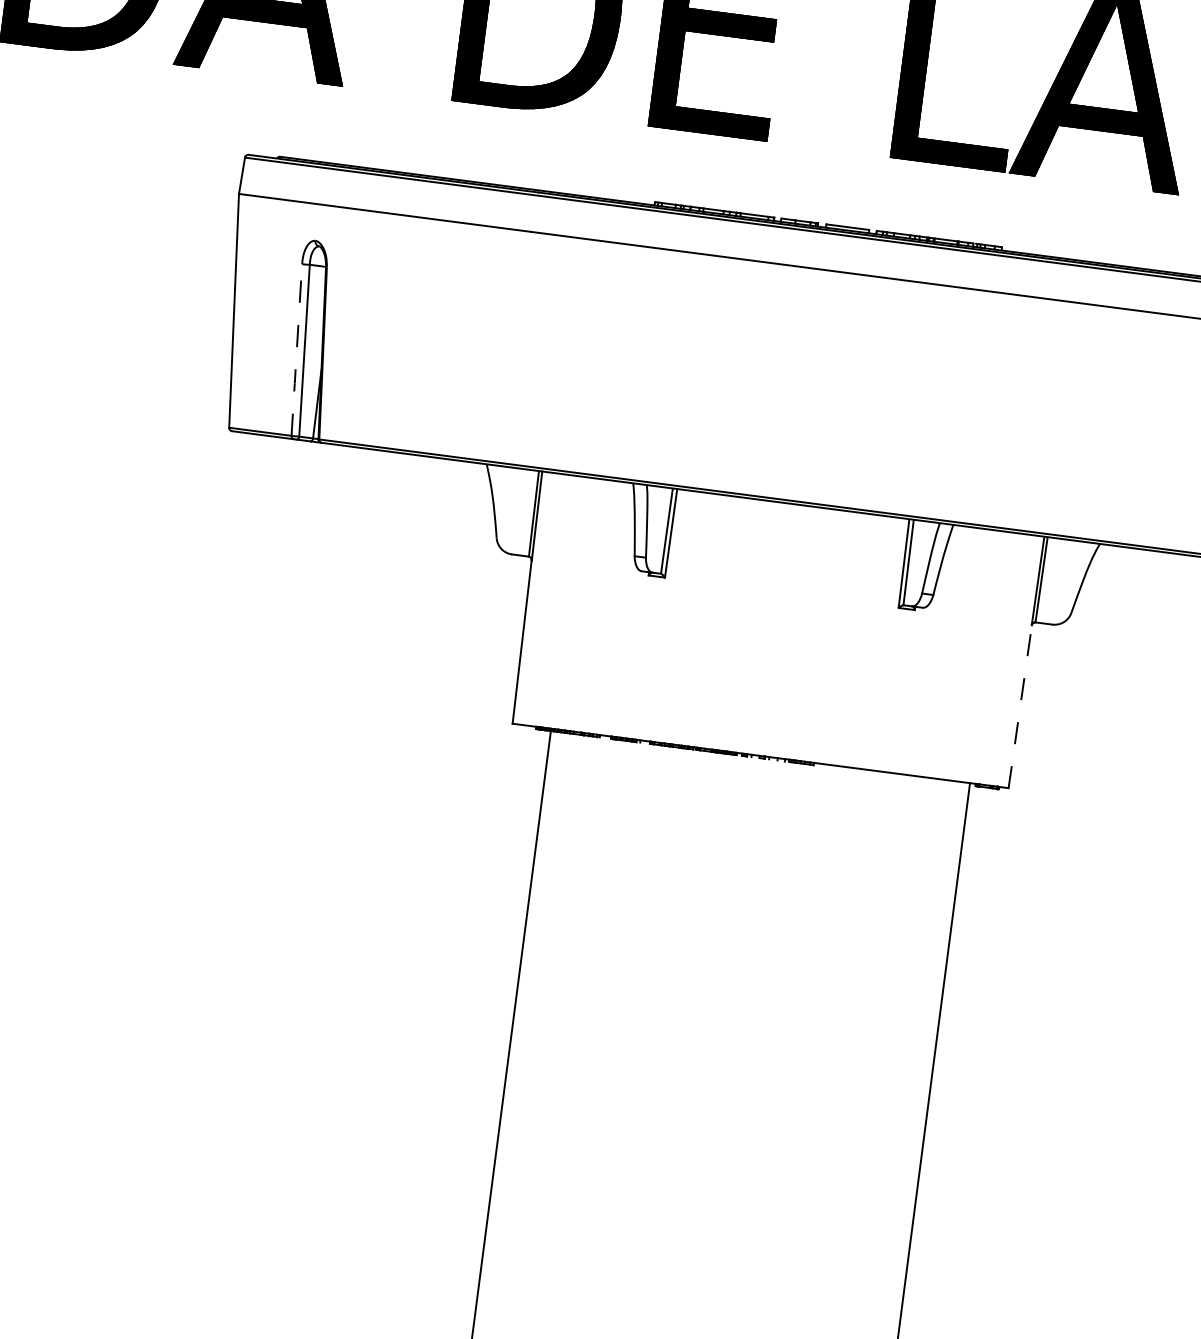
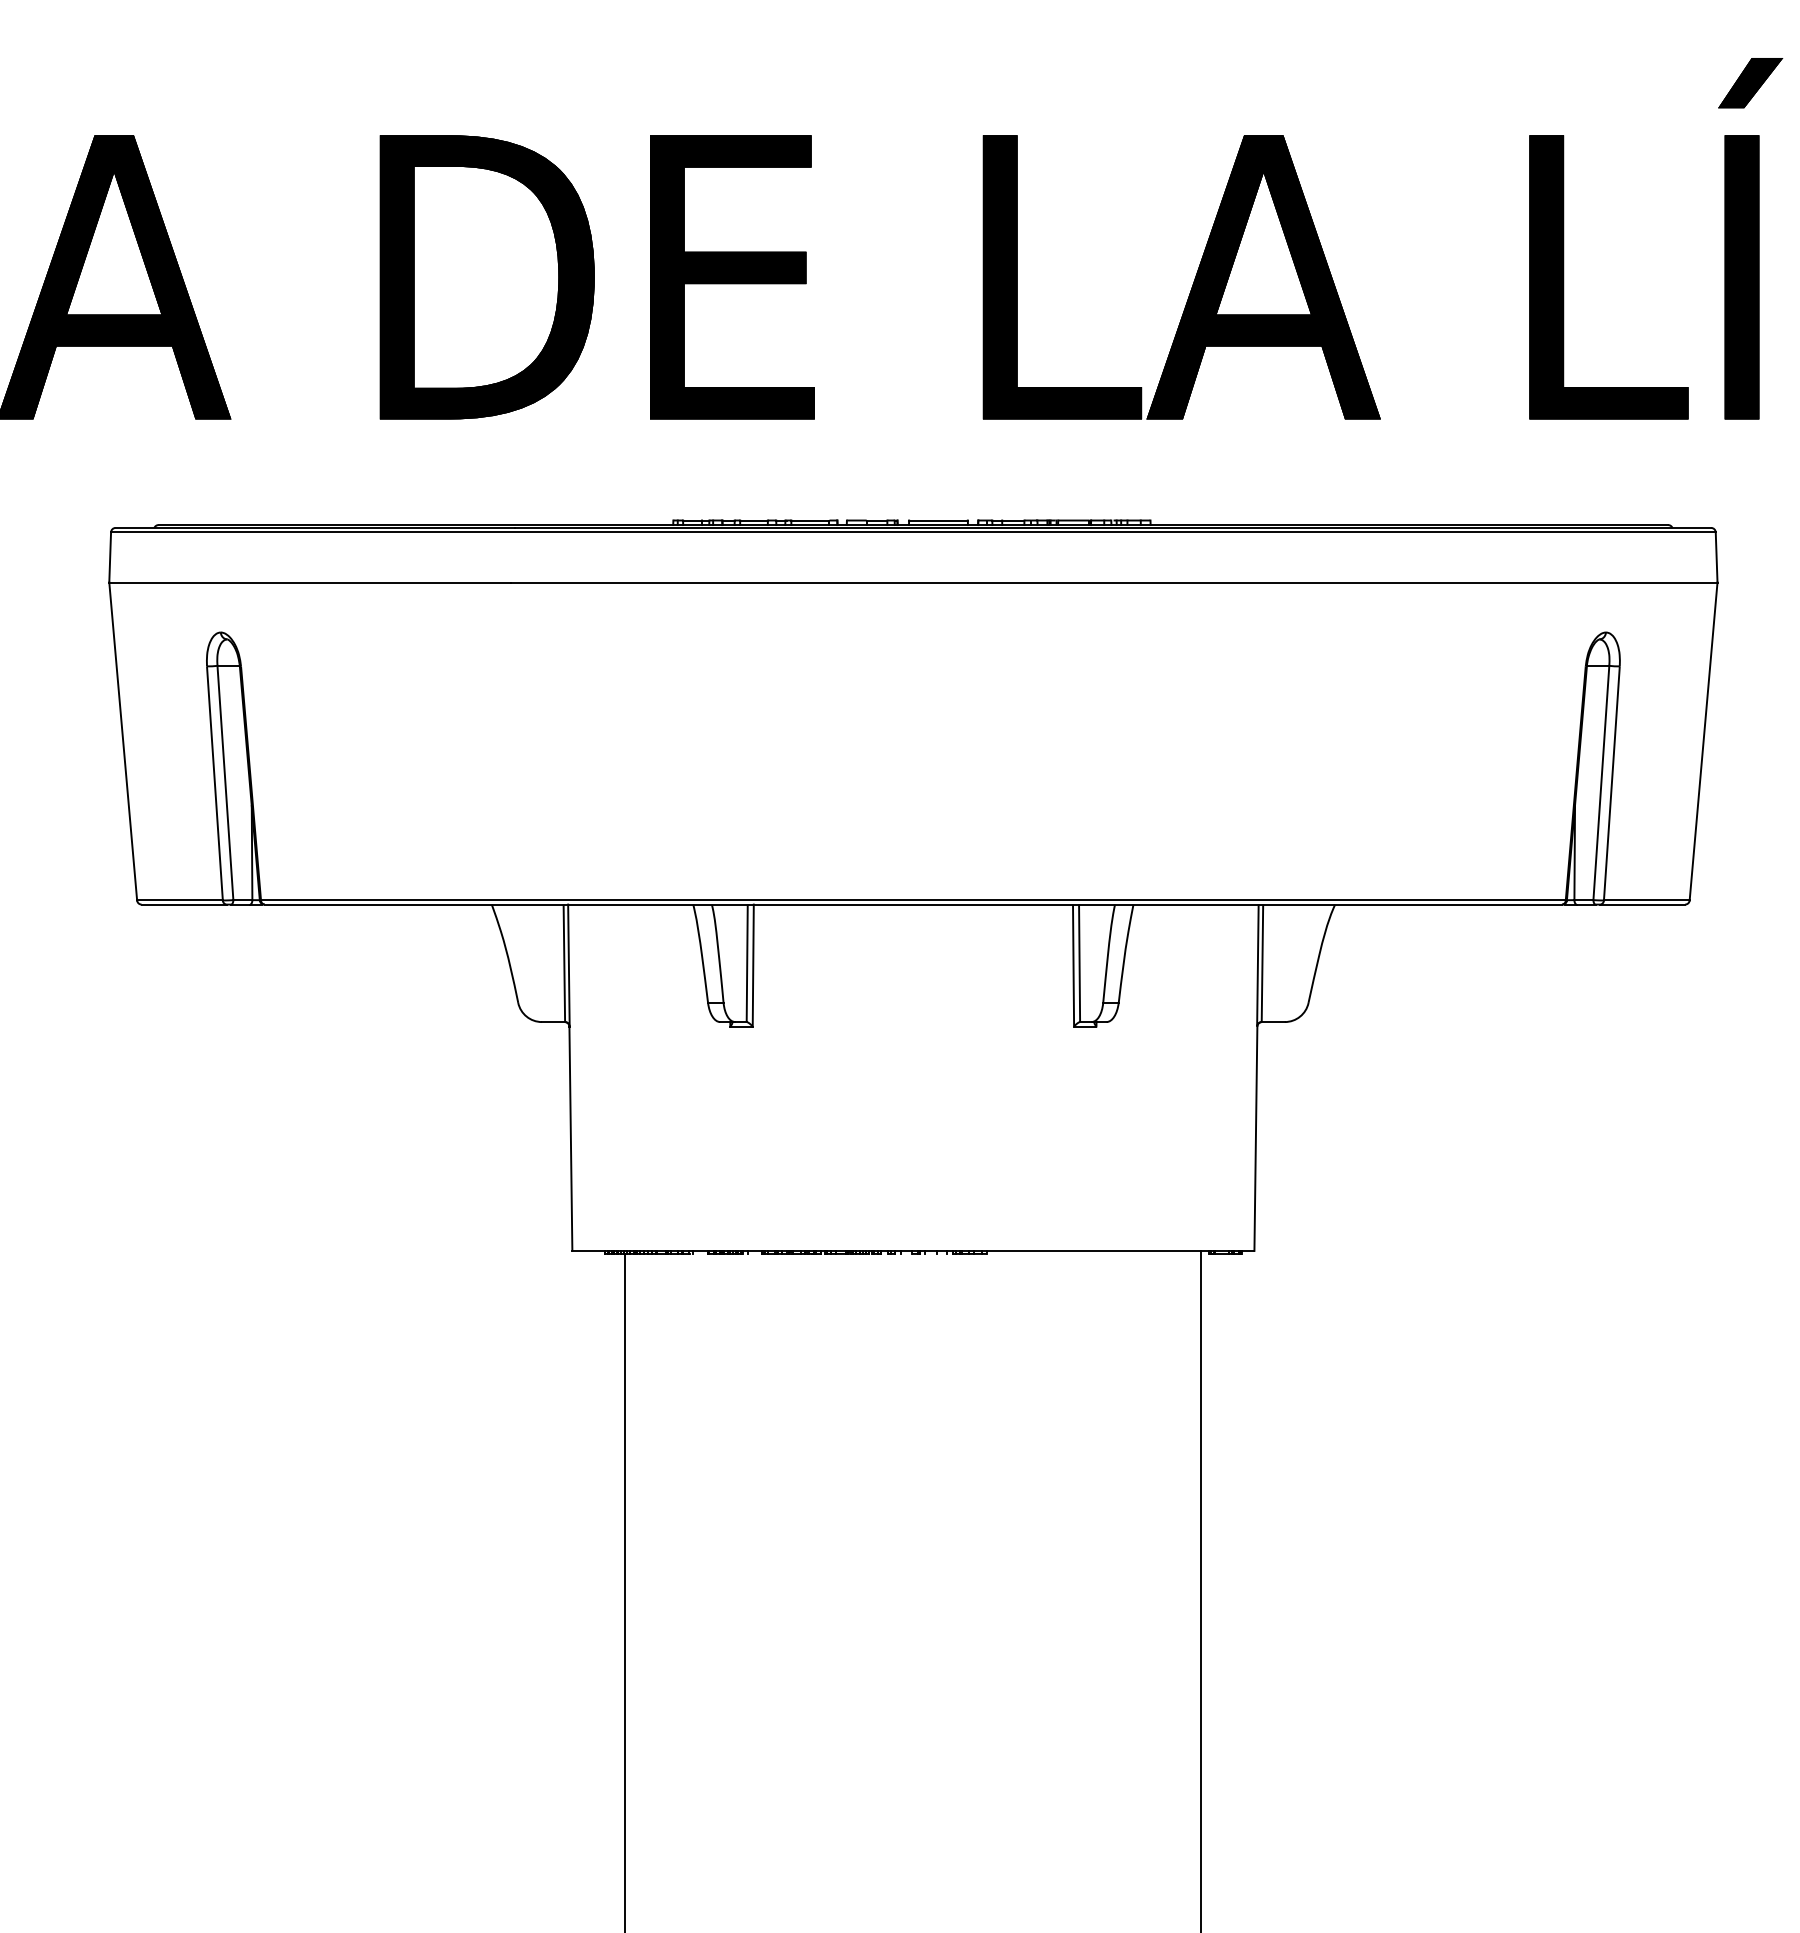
line: (296, 350) -> (214, 784), dashed -> solid
line: (1020, 706) -> (1255, 1138), dashed -> solid

